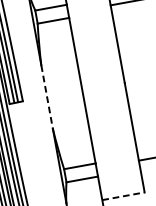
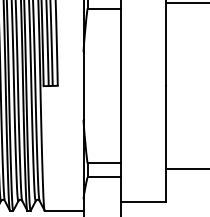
line: (47, 97) -> (83, 86), dashed -> solid
line: (123, 196) -> (143, 202), dashed -> solid

